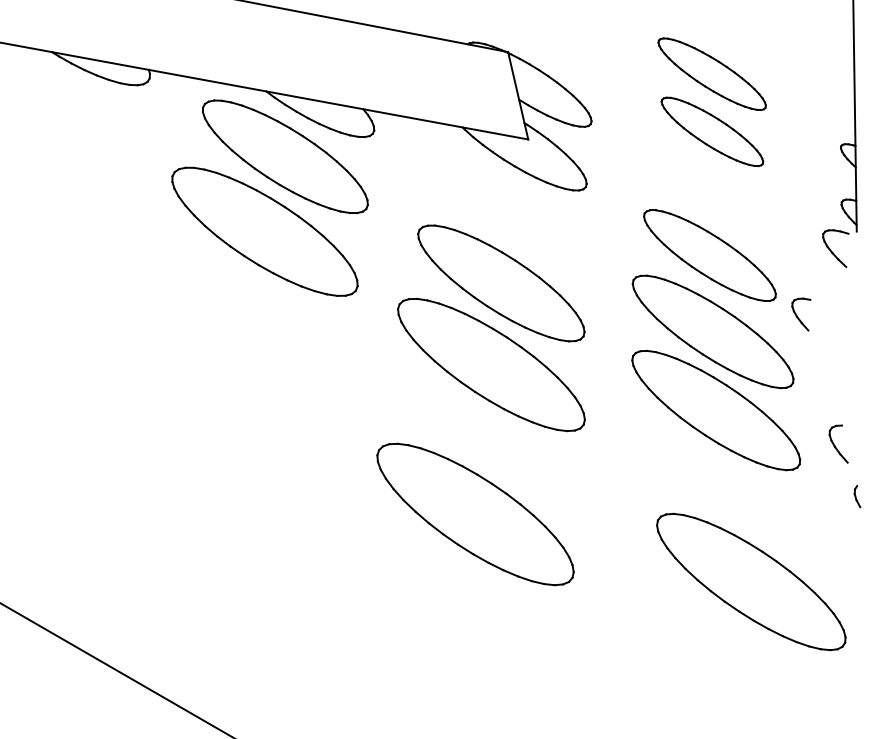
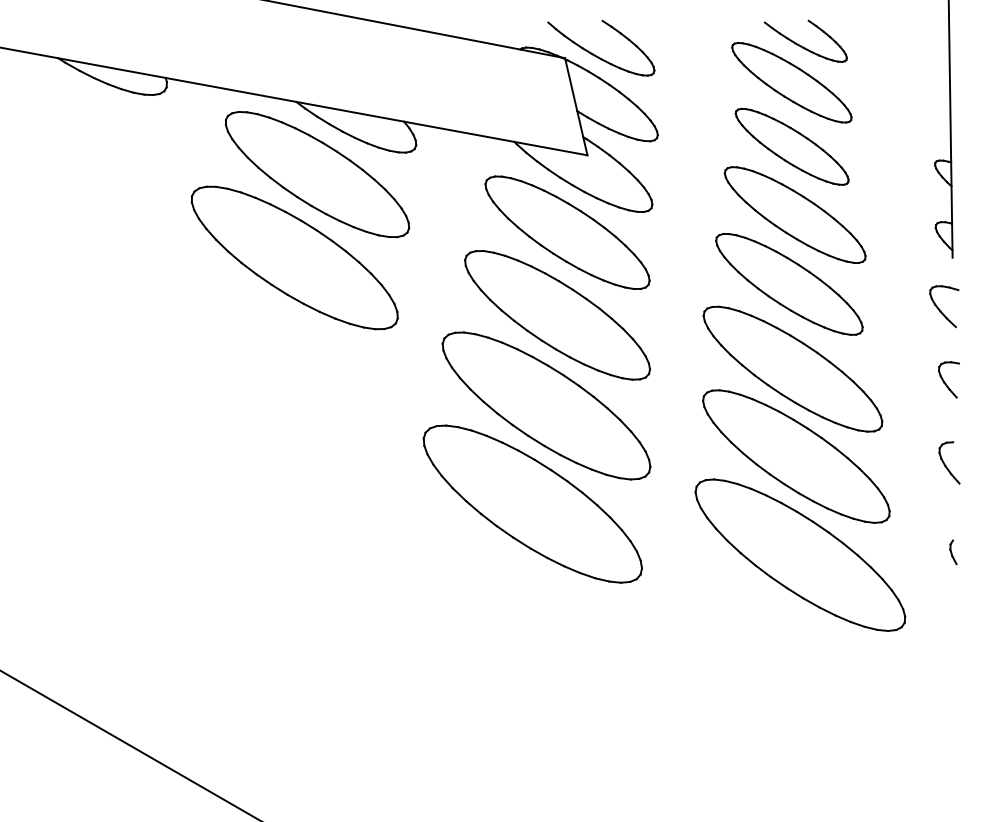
part: (722, 41) -> (803, 46), added
part: (535, 48) -> (595, 54), added
part: (714, 192) -> (794, 214), added
part: (510, 208) -> (567, 232), added
part: (835, 248) -> (944, 306), moved
part: (800, 314) -> (948, 379), moved
part: (838, 443) -> (949, 462), moved
part: (475, 513) -> (532, 503), moved
part: (751, 581) -> (800, 554), moved

